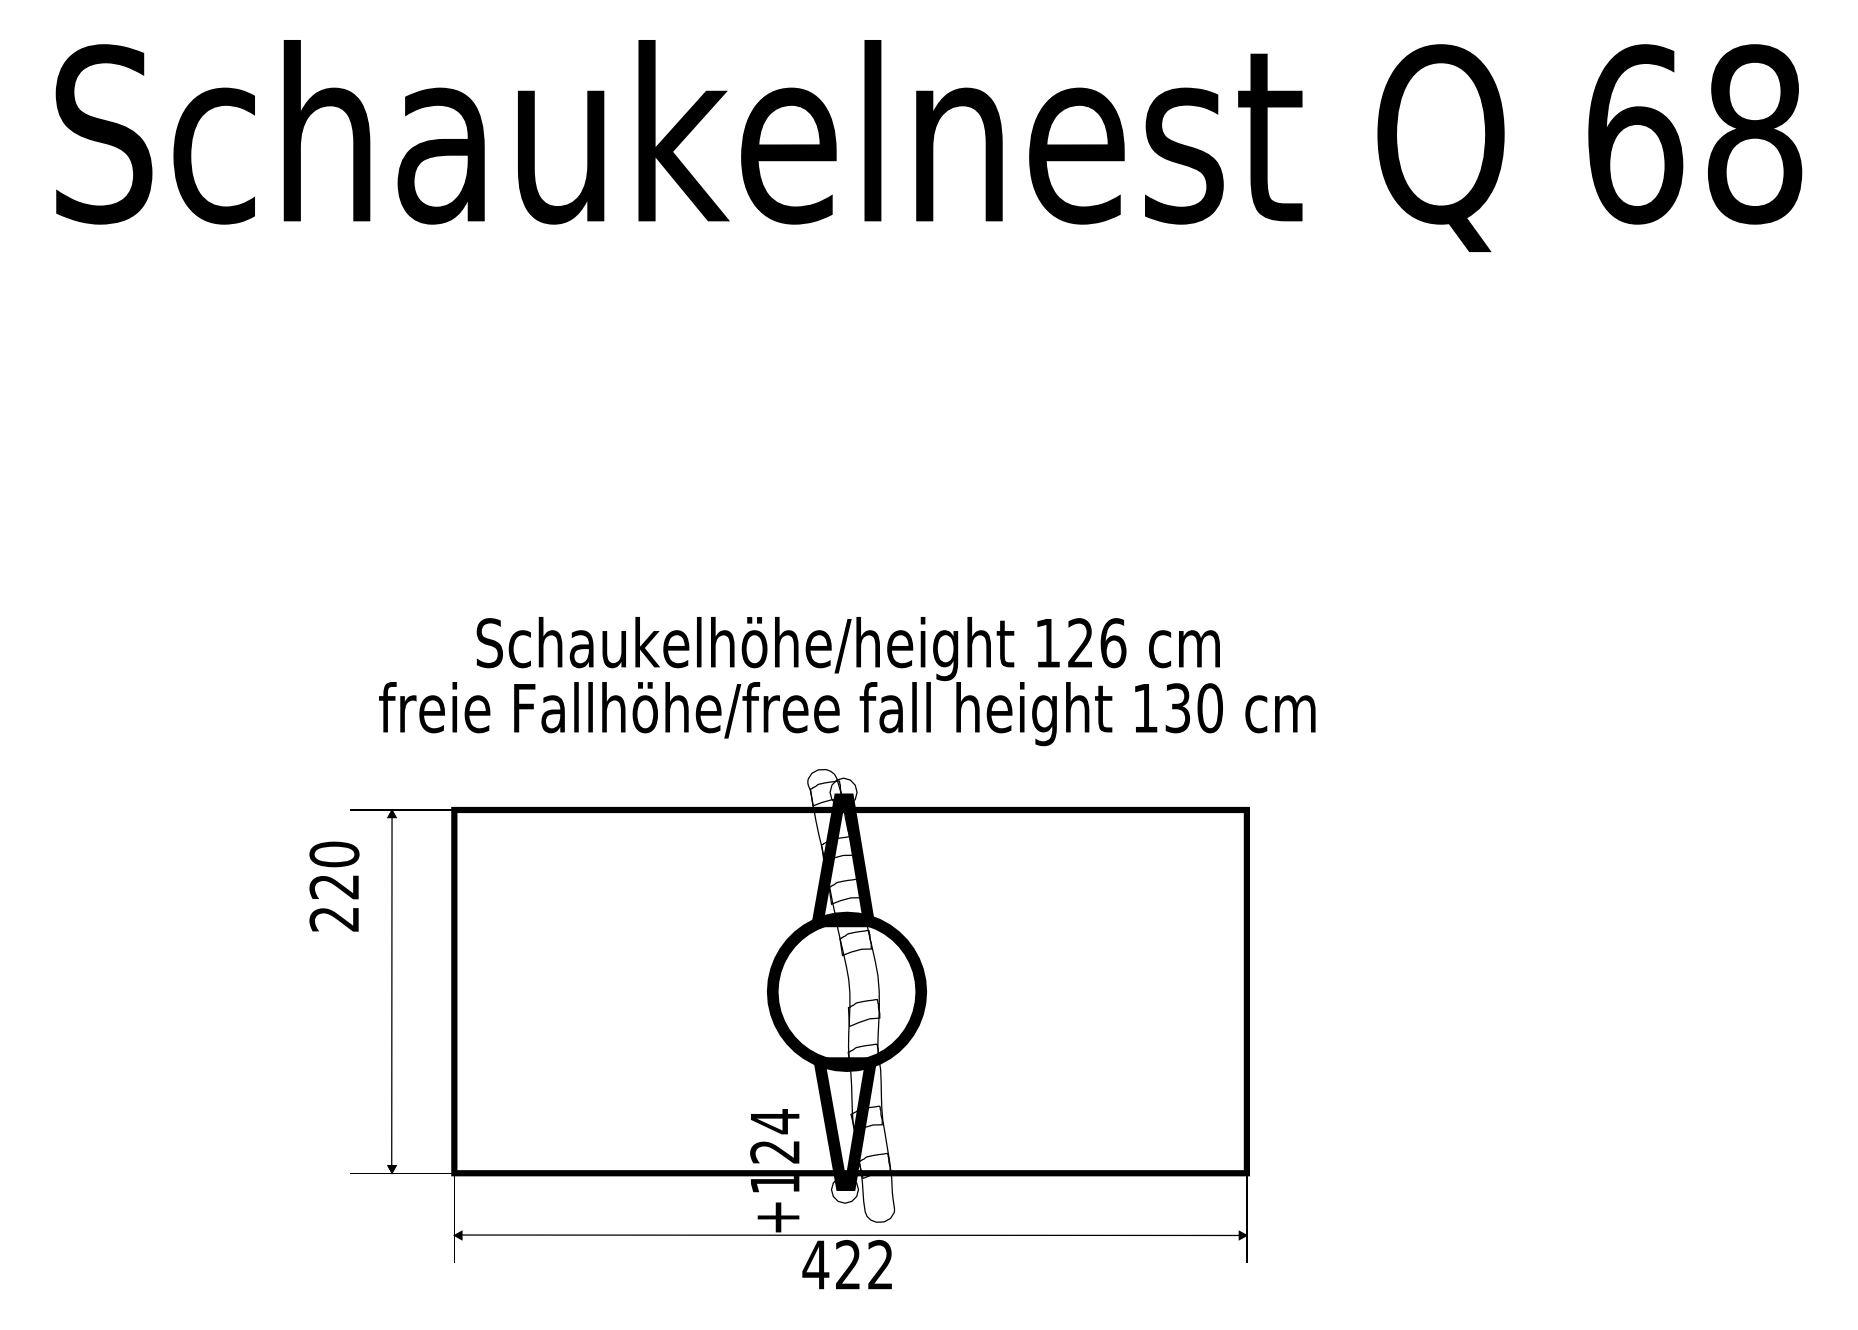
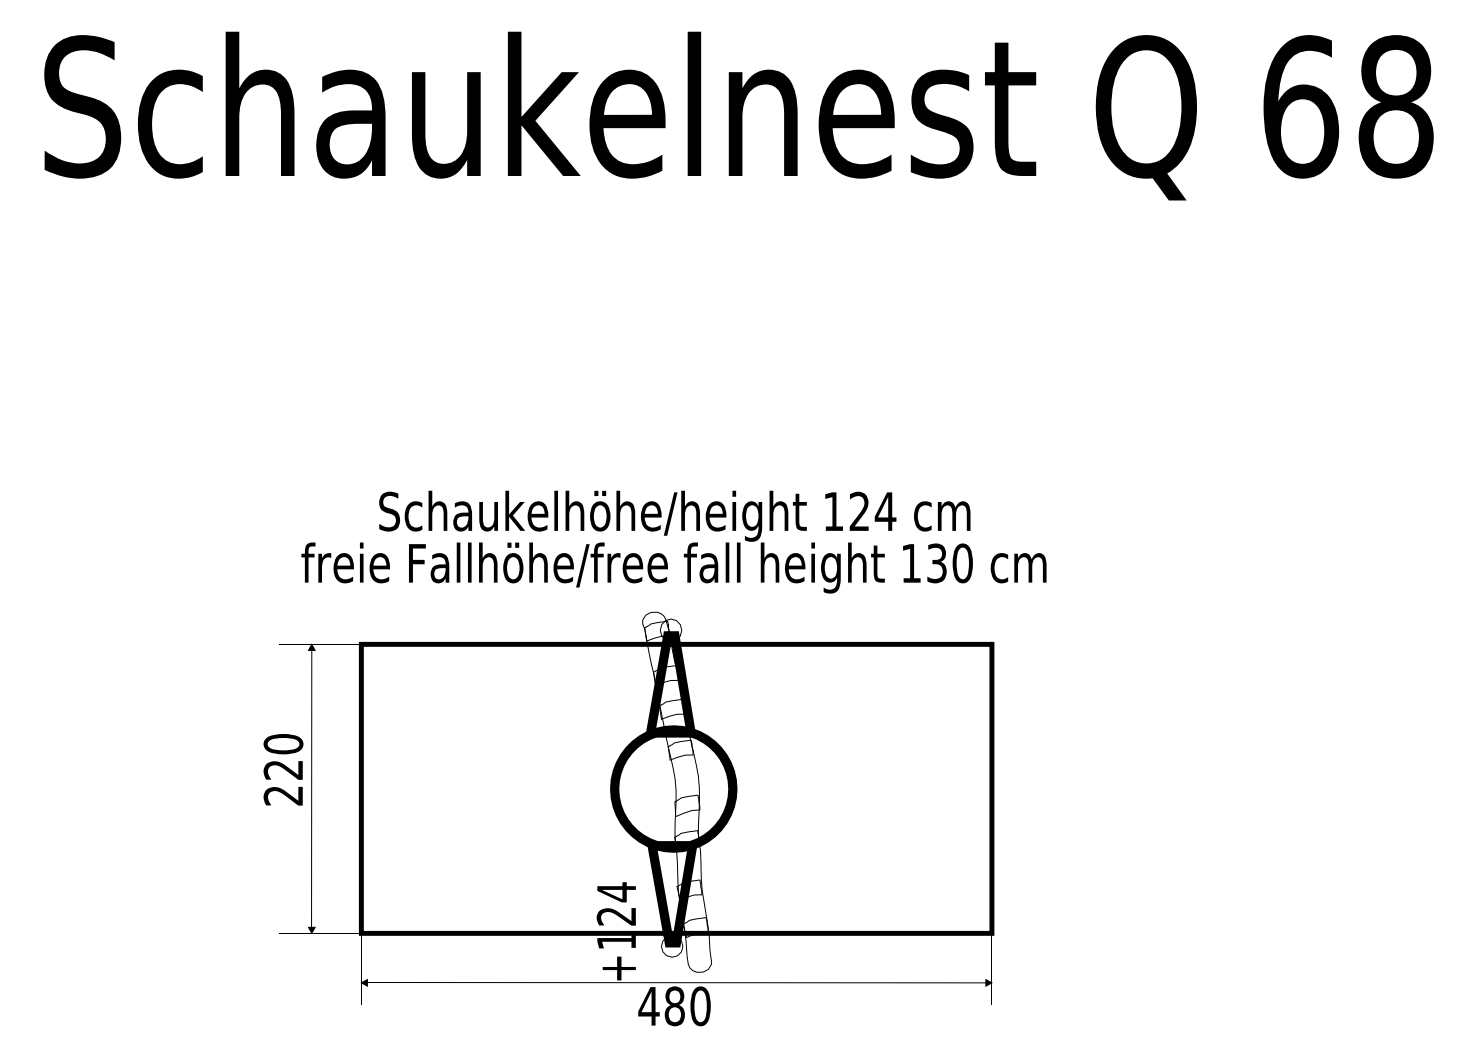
text: (1112, 643) -> (884, 511), 126 -> 124
text: (334, 886) -> (283, 769), moved
text: (864, 1264) -> (687, 1005), 422 -> 480

